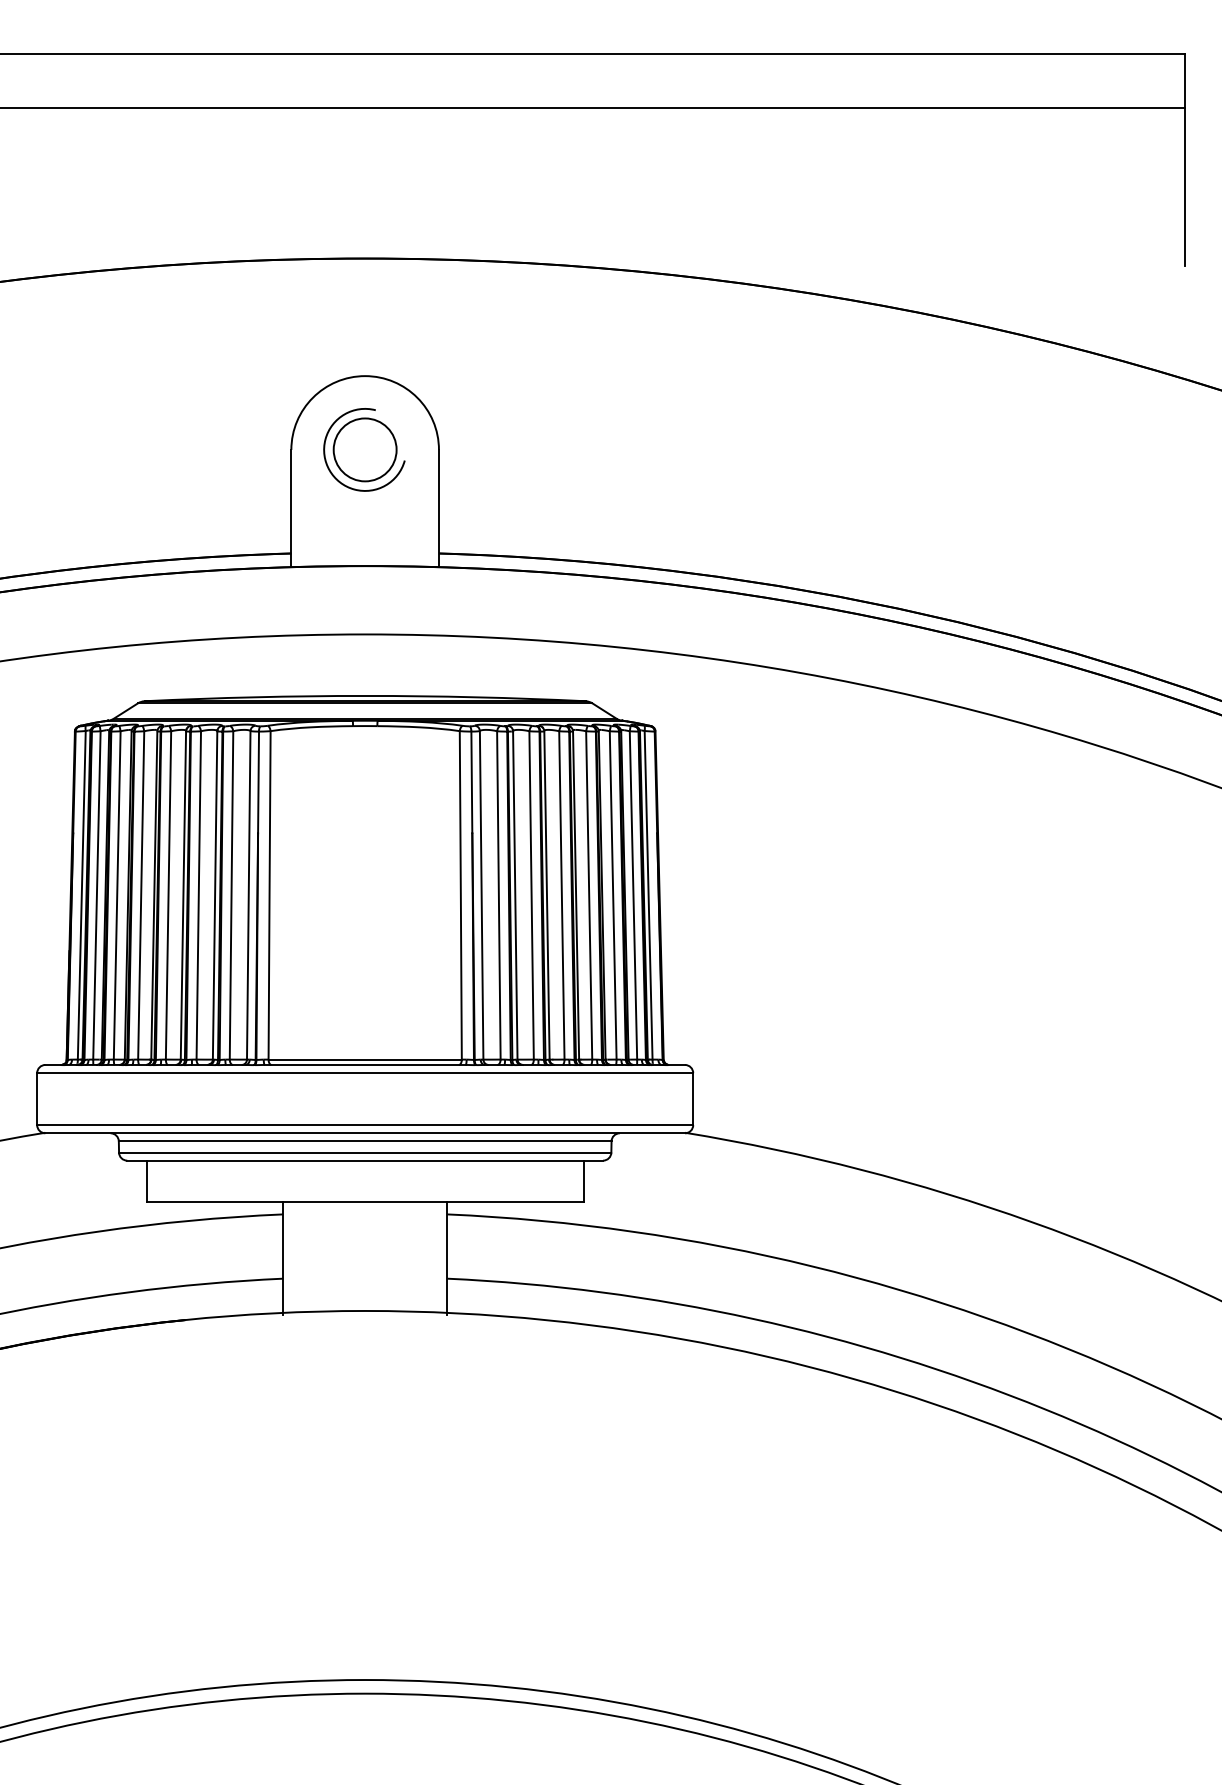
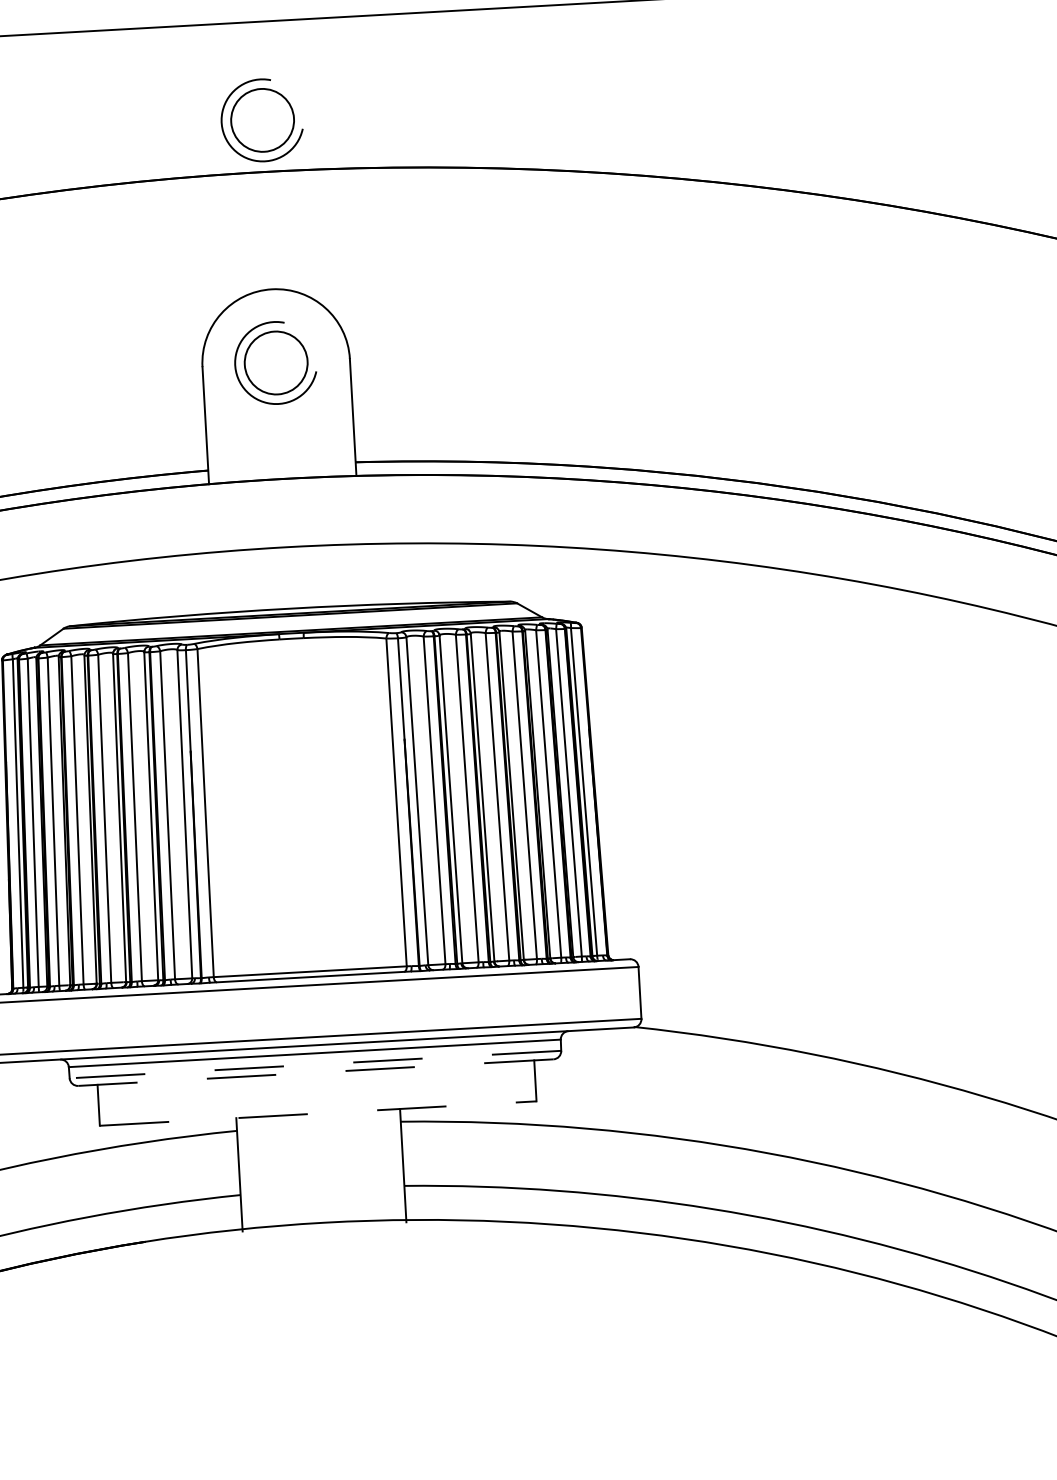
part: (364, 206) -> (261, 120), added
line: (364, 1152) -> (314, 1064), solid -> dashed
line: (365, 1160) -> (316, 1072), solid -> dashed
line: (365, 1201) -> (318, 1113), solid -> dashed

